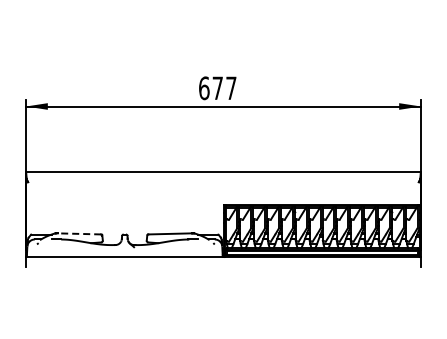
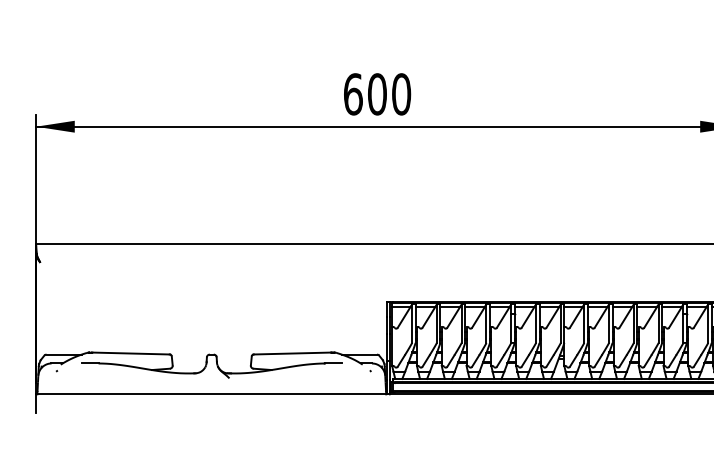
text: (224, 88) -> (389, 94), 677 -> 600
line: (79, 233) -> (131, 352), dashed -> solid

